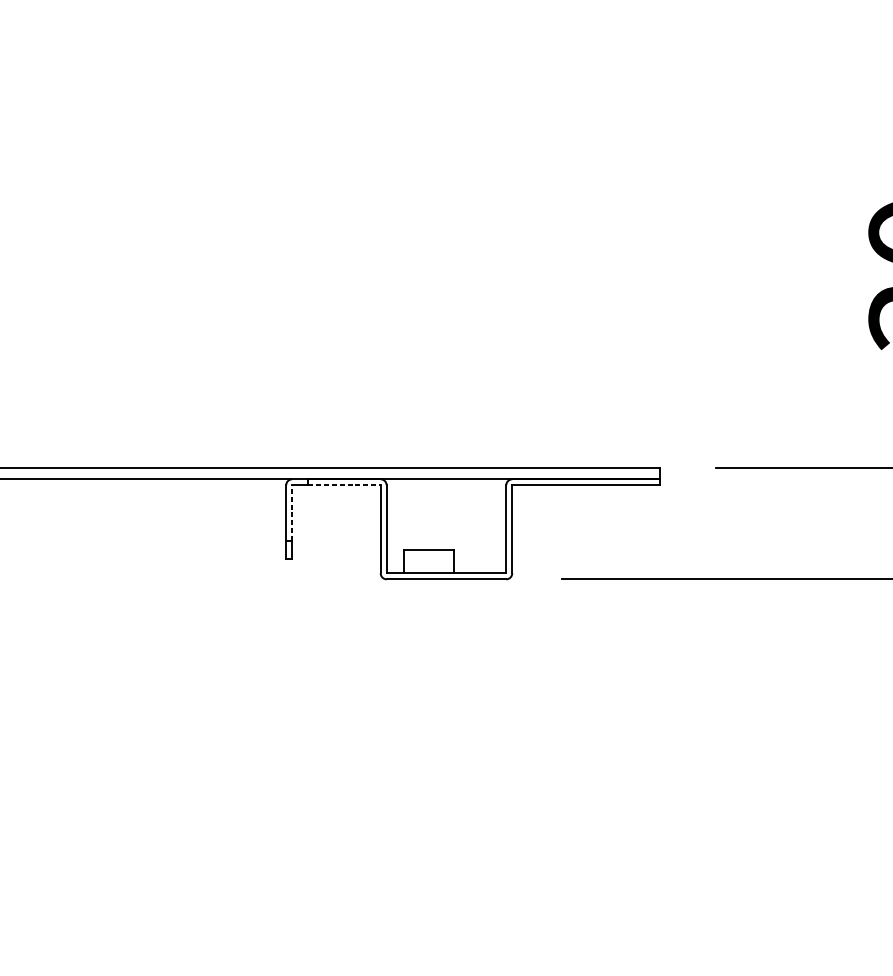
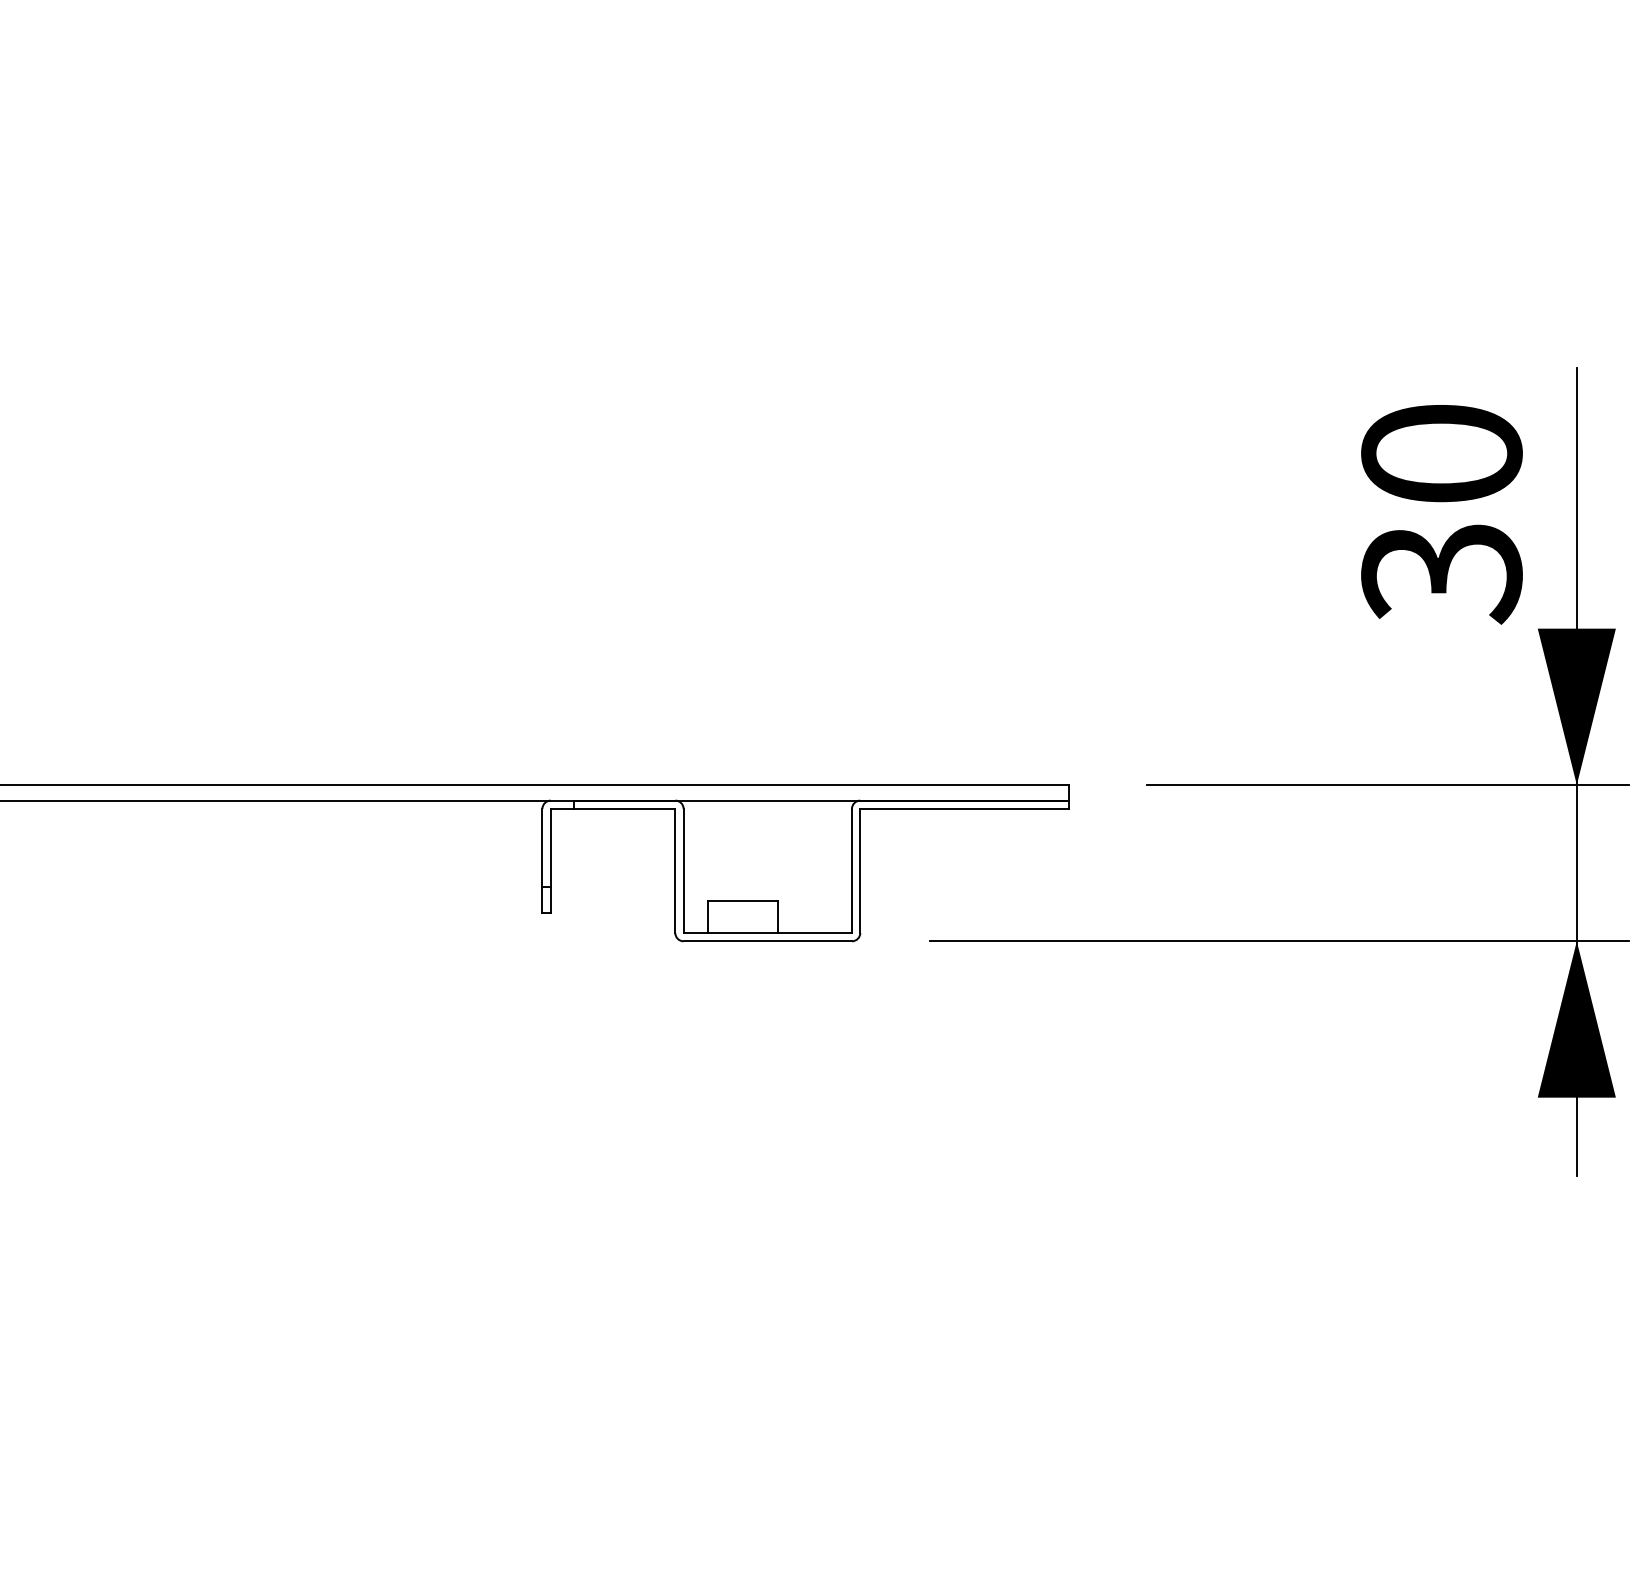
line: (344, 484) -> (624, 808), dashed -> solid
line: (291, 512) -> (550, 847), dashed -> solid

